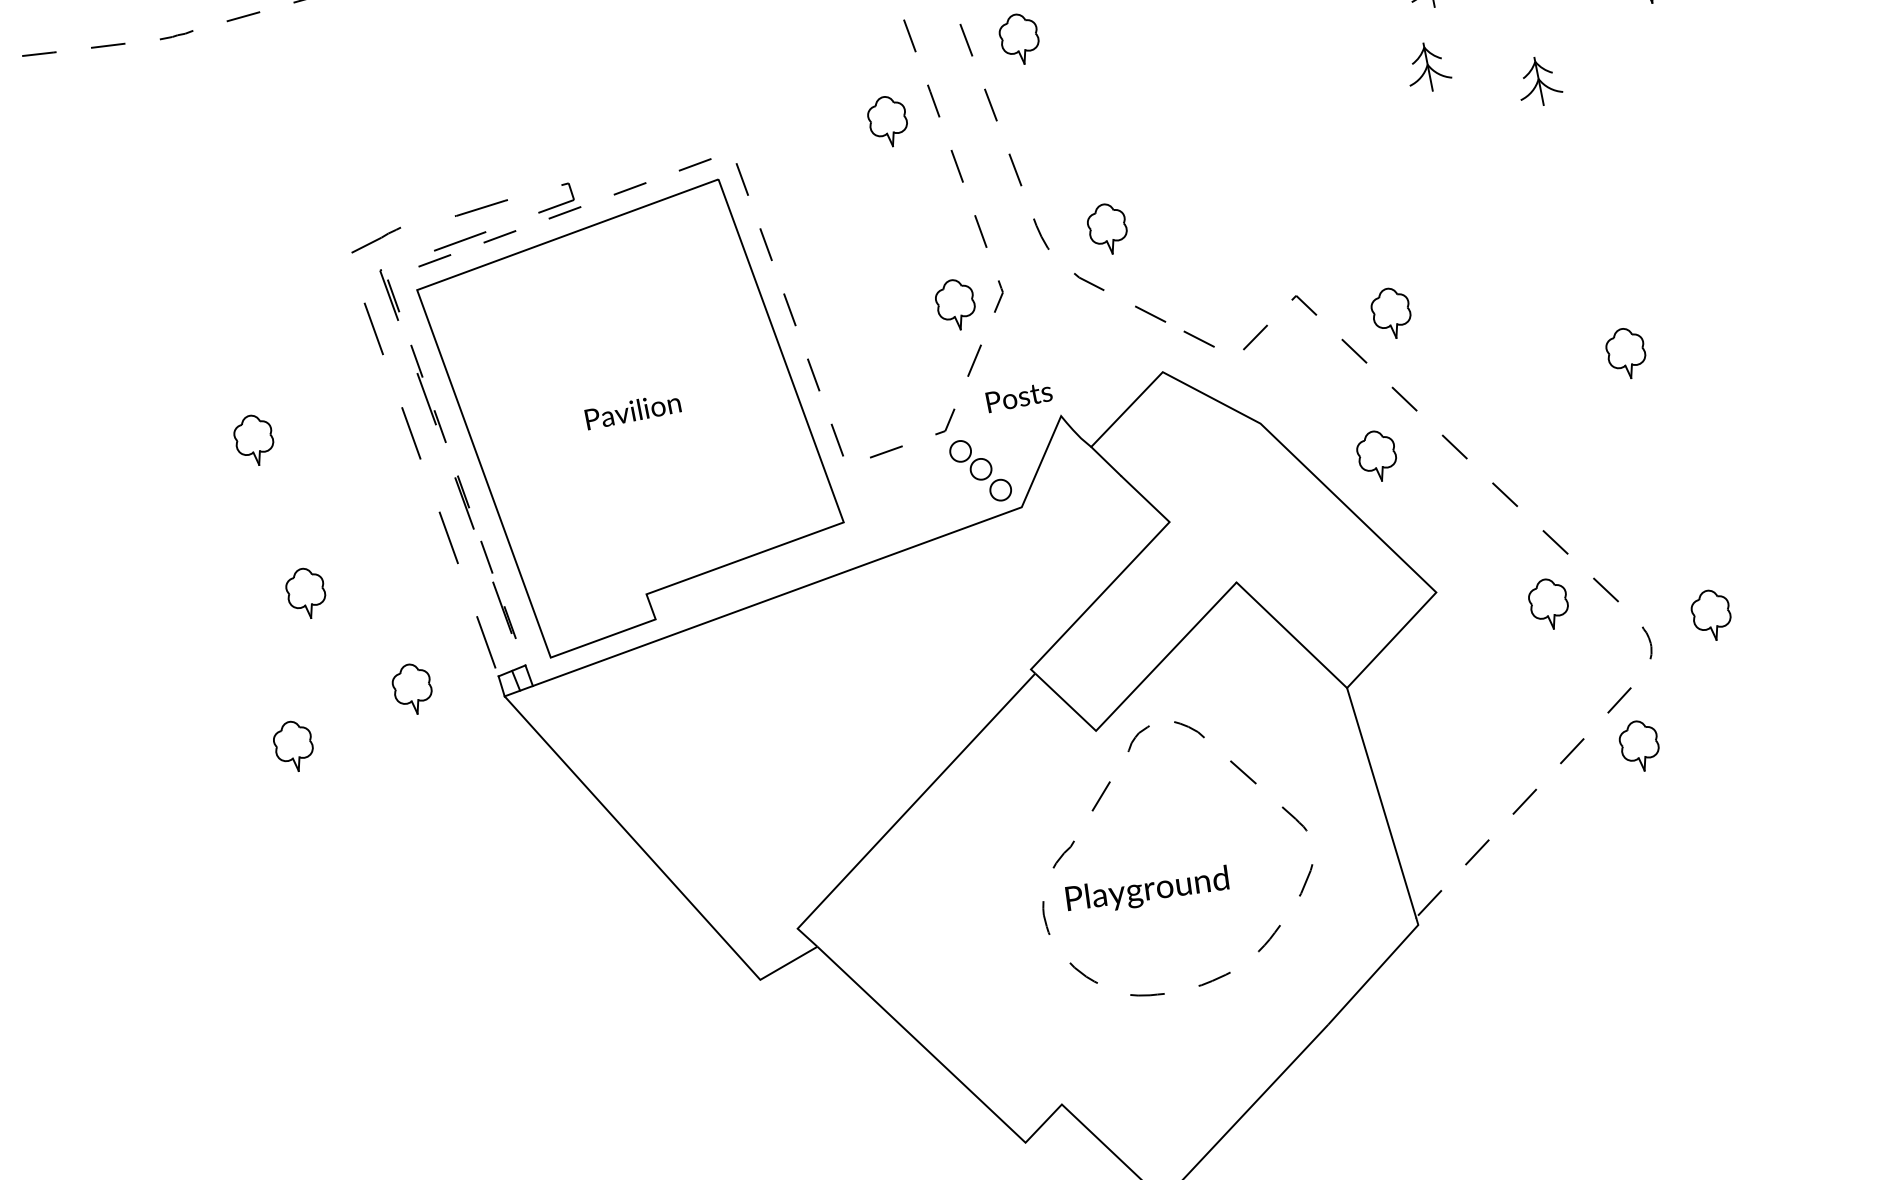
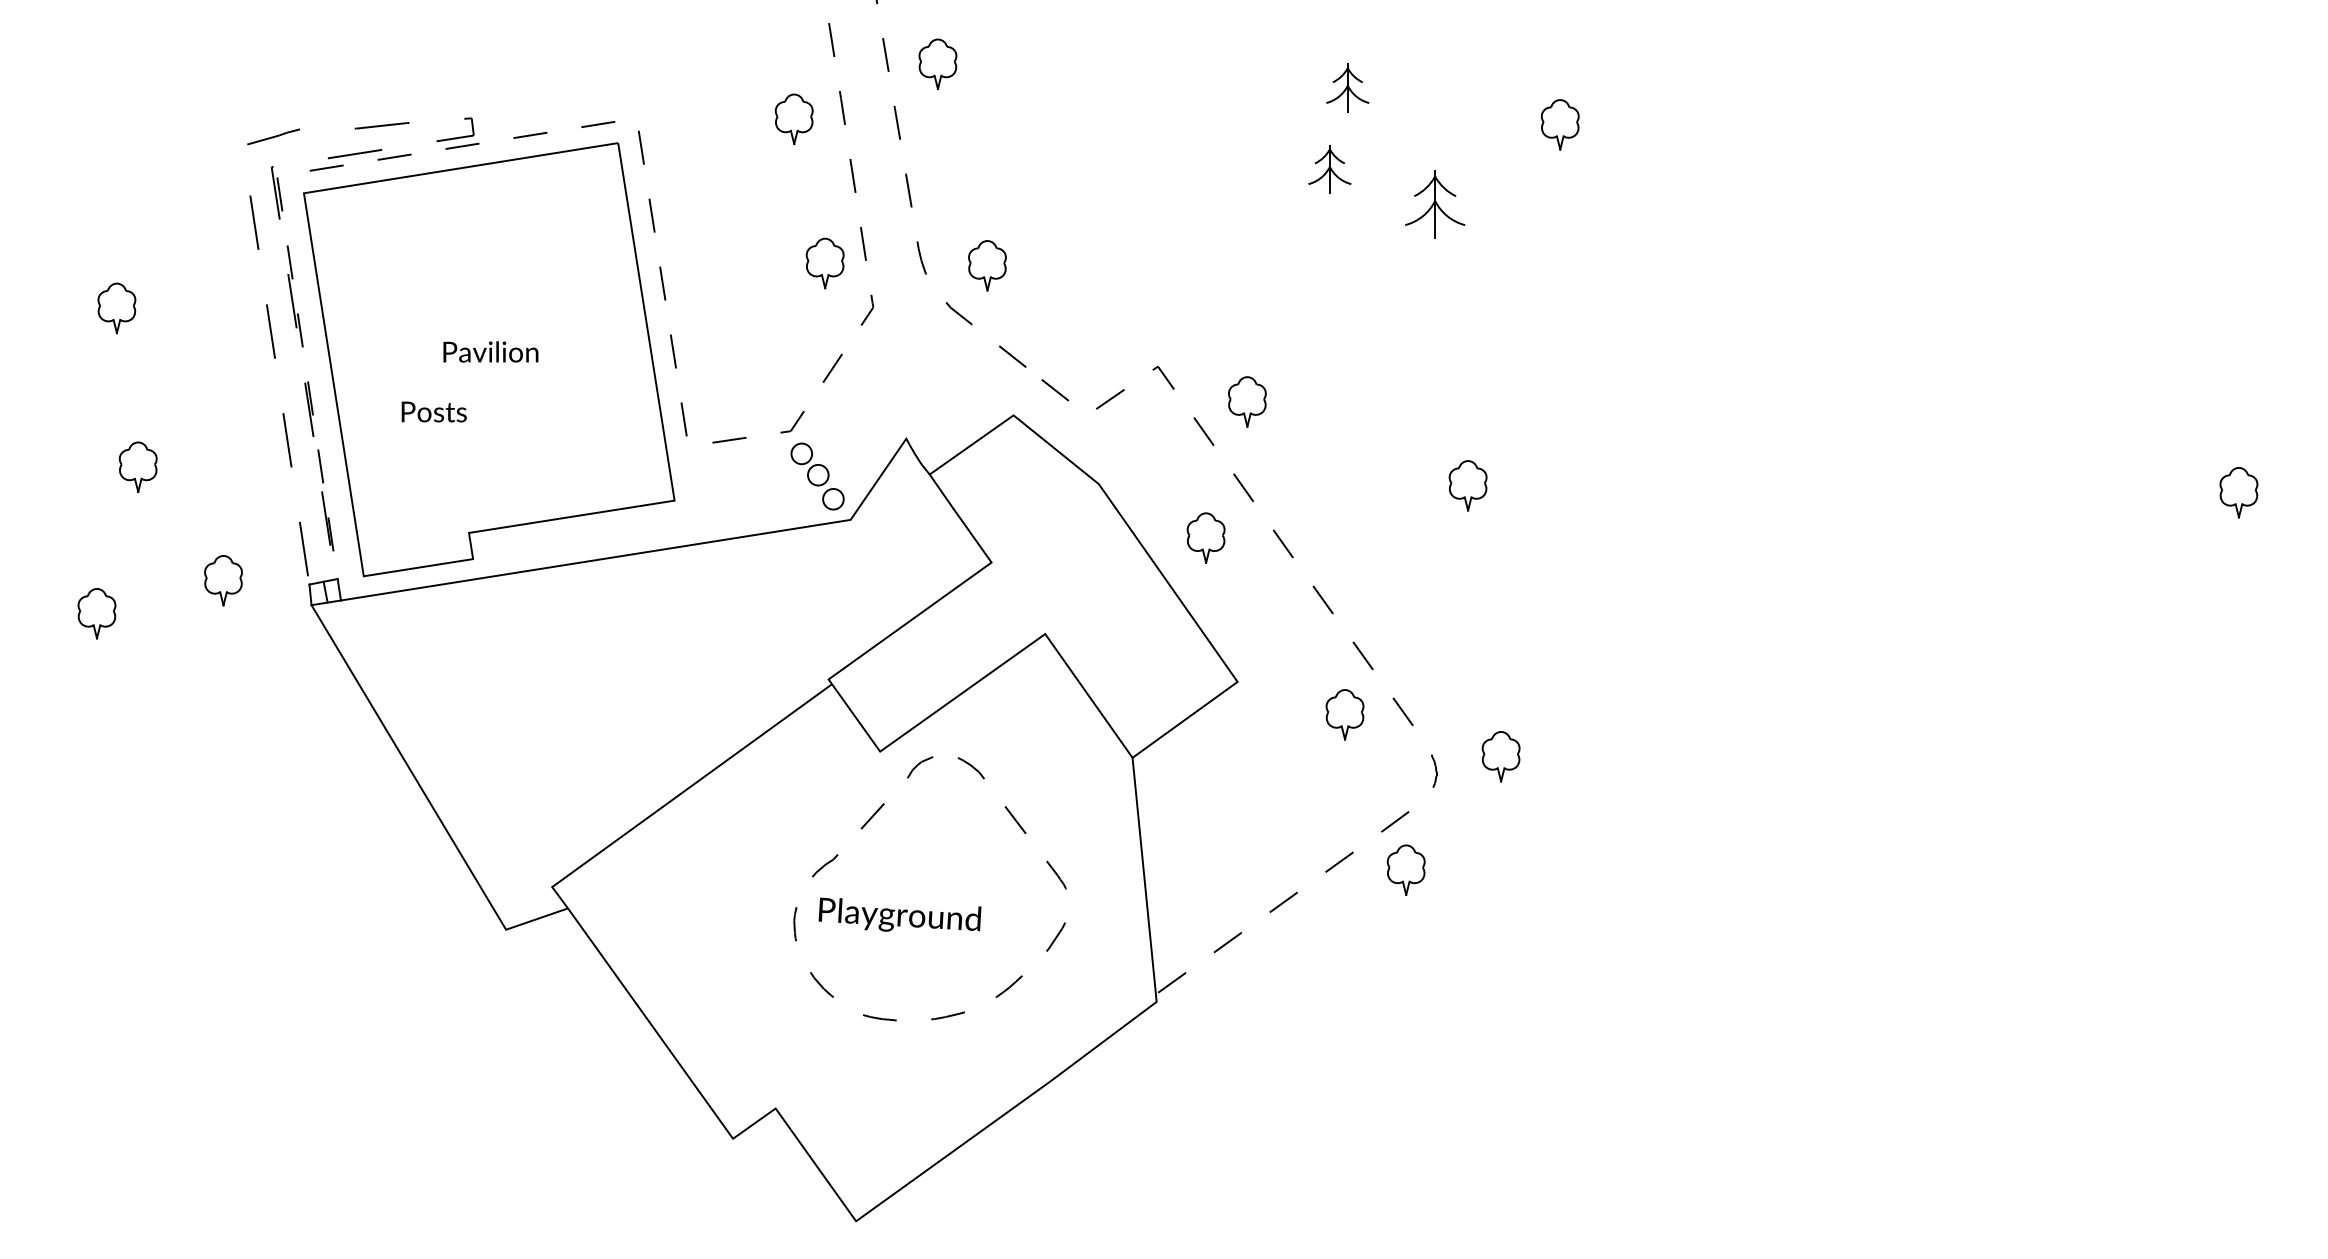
part: (1538, 81) -> (1434, 204), size x1.4
part: (955, 305) -> (824, 263), moved
text: (1018, 396) -> (433, 411), moved

